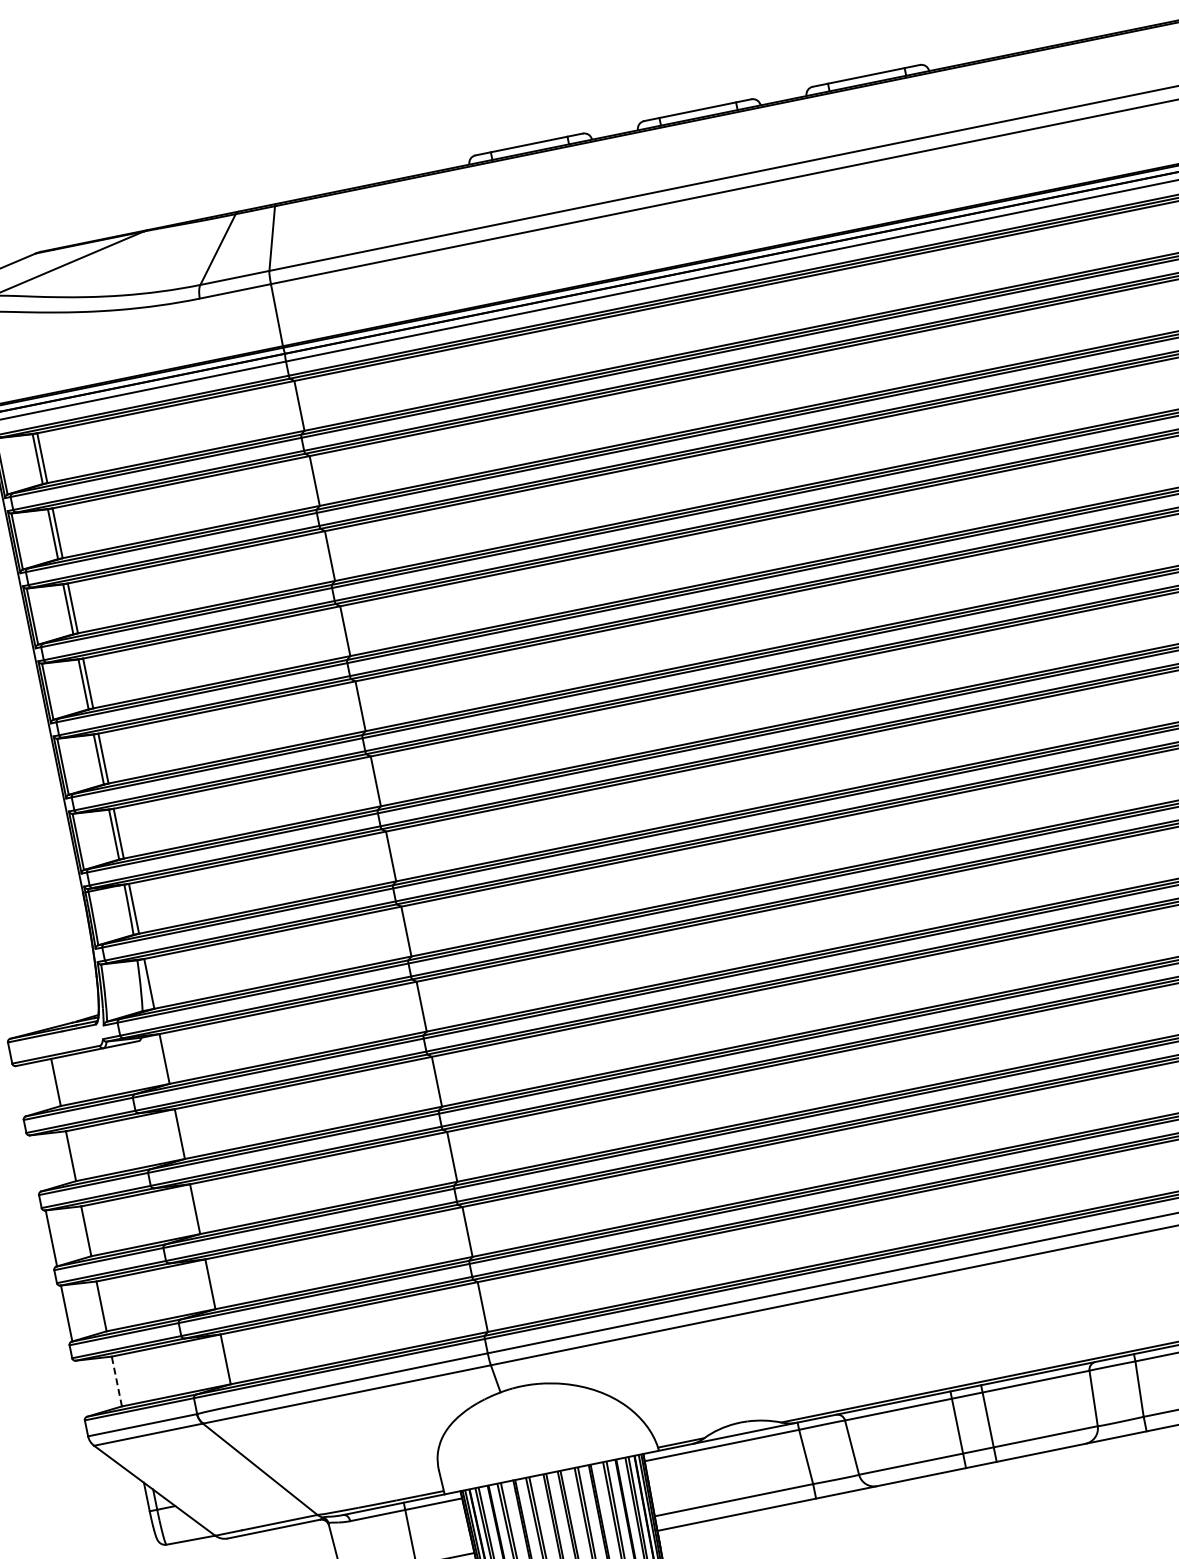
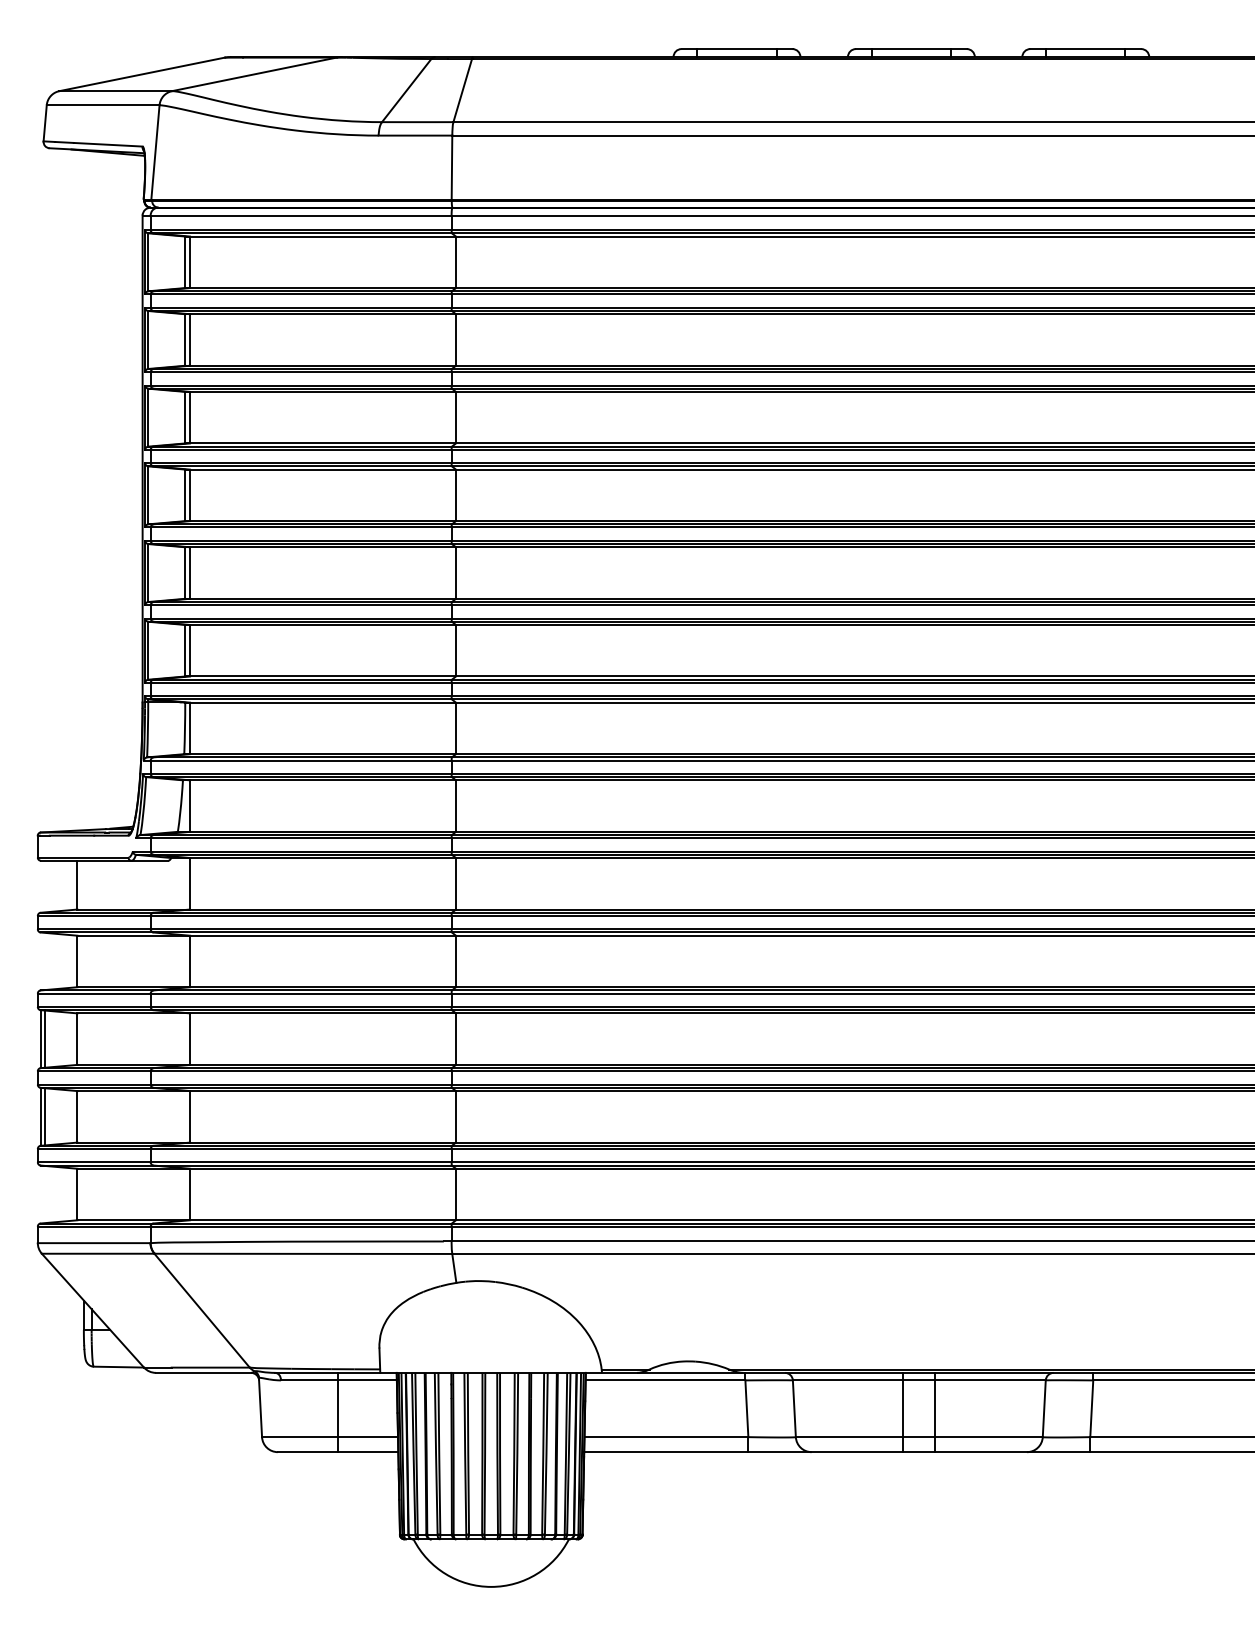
line: (54, 1238) -> (44, 1039), added
line: (69, 1312) -> (44, 1116), added
line: (116, 1381) -> (77, 1194), dashed -> solid

